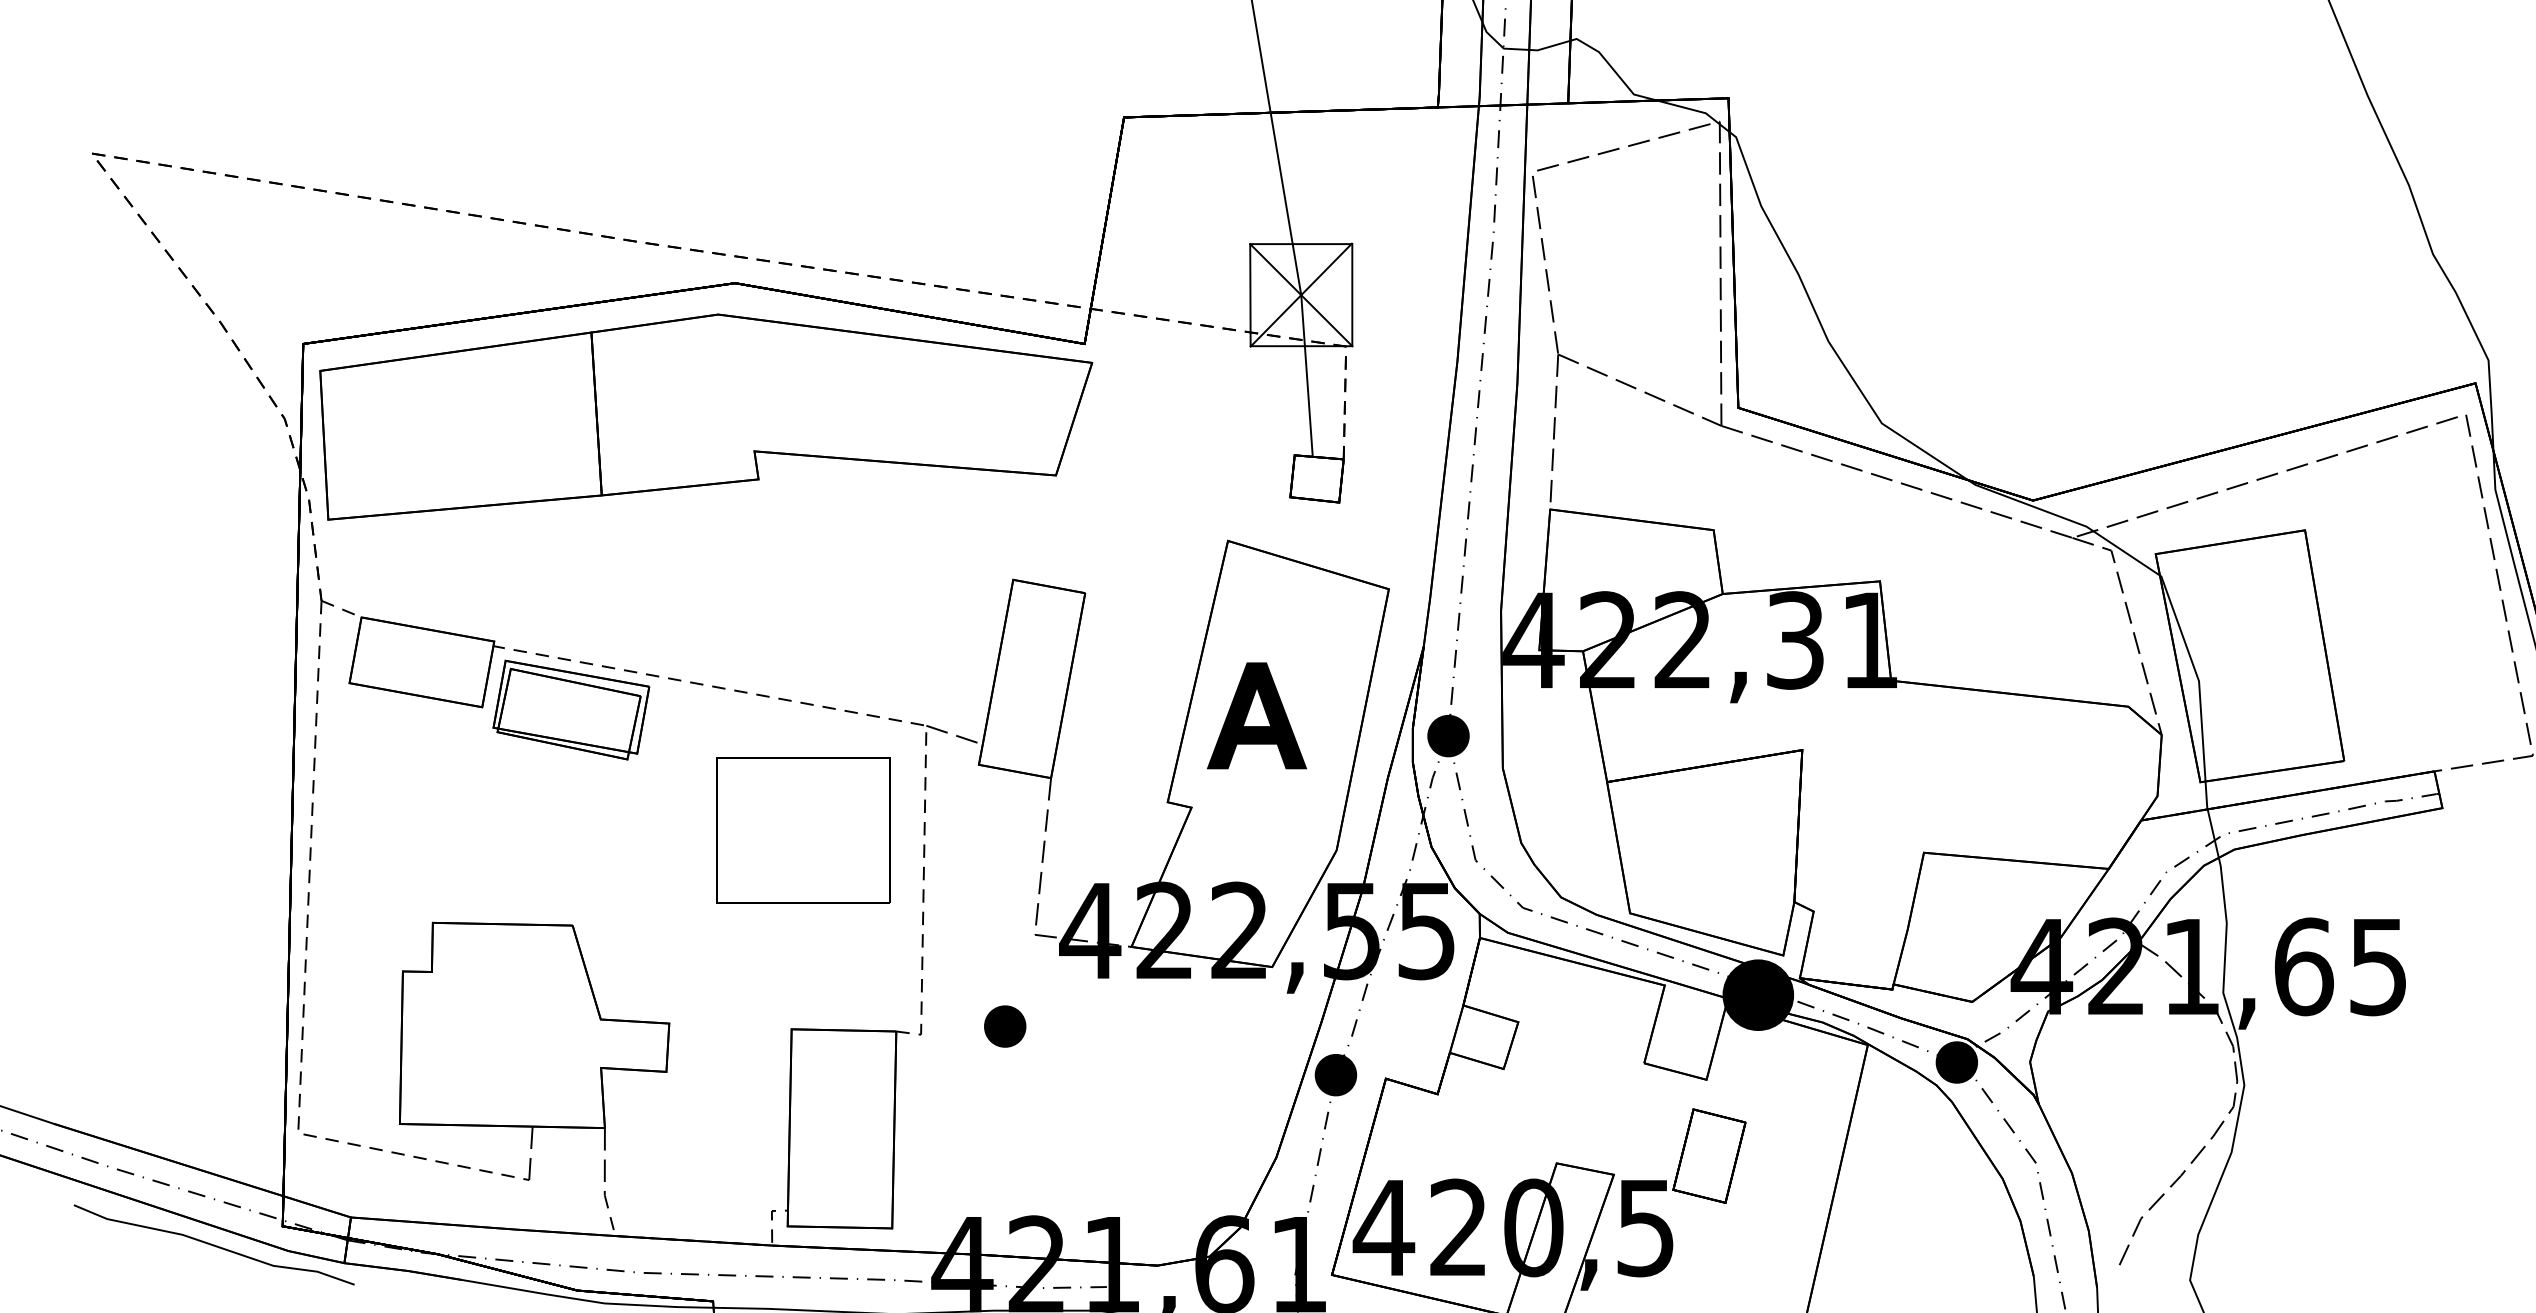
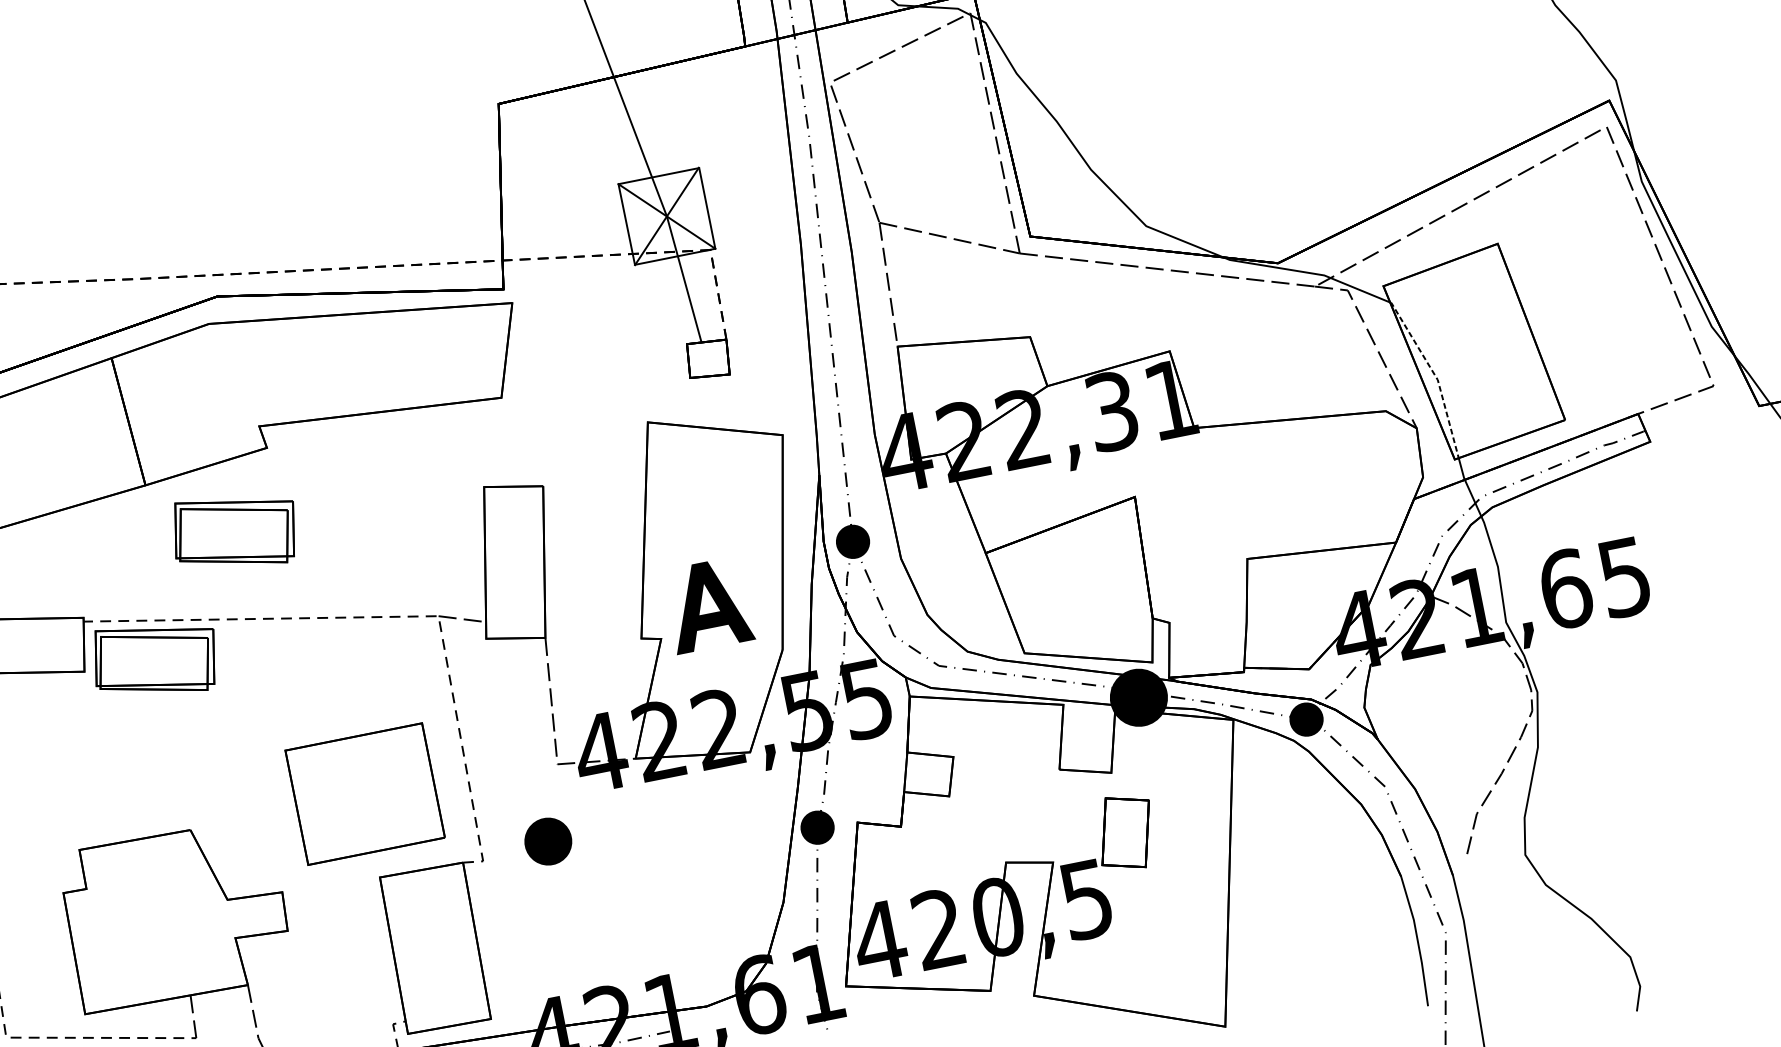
part: (699, 573) -> (235, 531), added
line: (2197, 675) -> (1435, 375), solid -> dashed
part: (1256, 715) -> (707, 604), moved
part: (803, 830) -> (364, 794), moved
part: (1005, 1026) -> (548, 841), size x1.4

